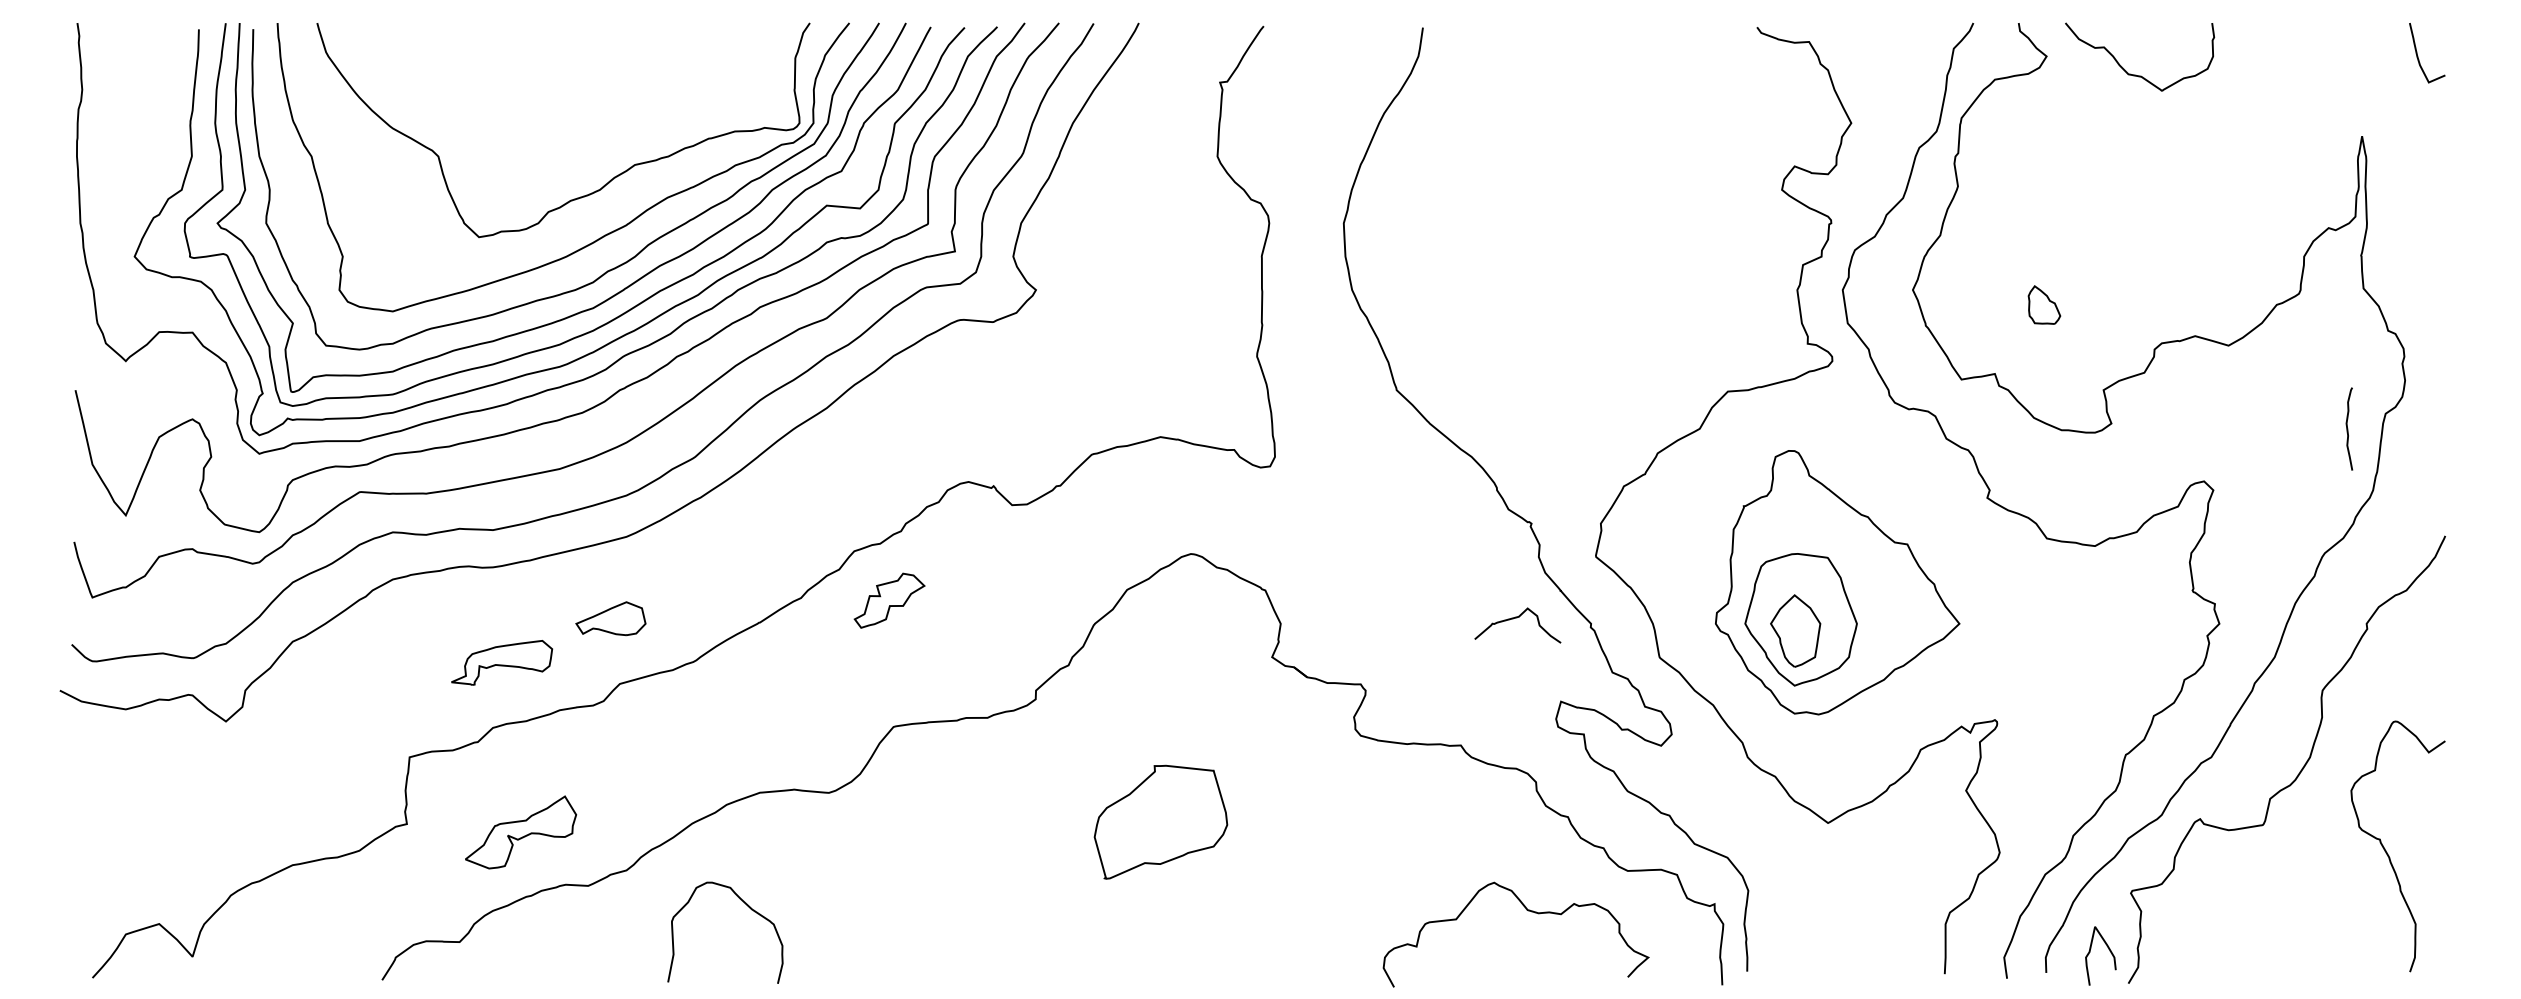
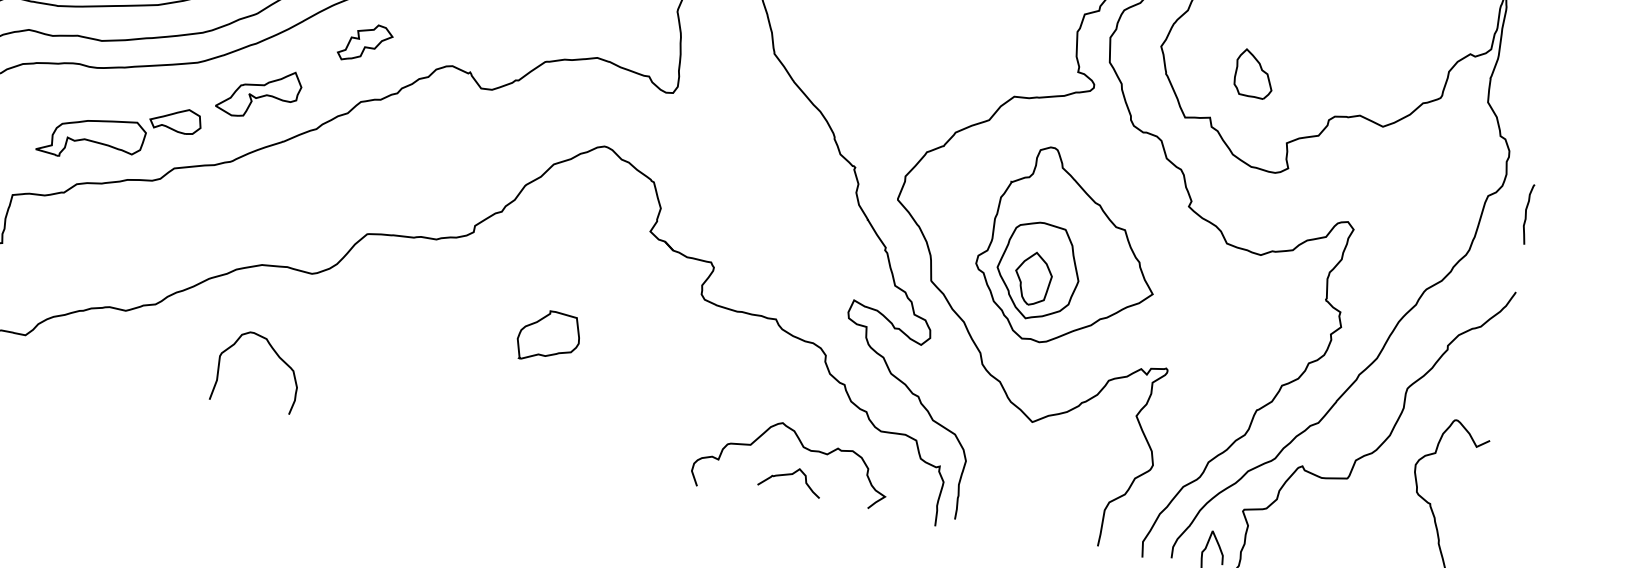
part: (2044, 304) -> (1254, 73), size x1.67
curve: (2348, 428) -> (1526, 213), moved
part: (889, 600) -> (365, 43), moved
curve: (1517, 618) -> (791, 475), moved
part: (501, 662) -> (91, 137), size x1.43
part: (1160, 822) -> (548, 337), size x0.62
part: (521, 832) -> (259, 93), moved
curve: (749, 908) -> (277, 356), moved

